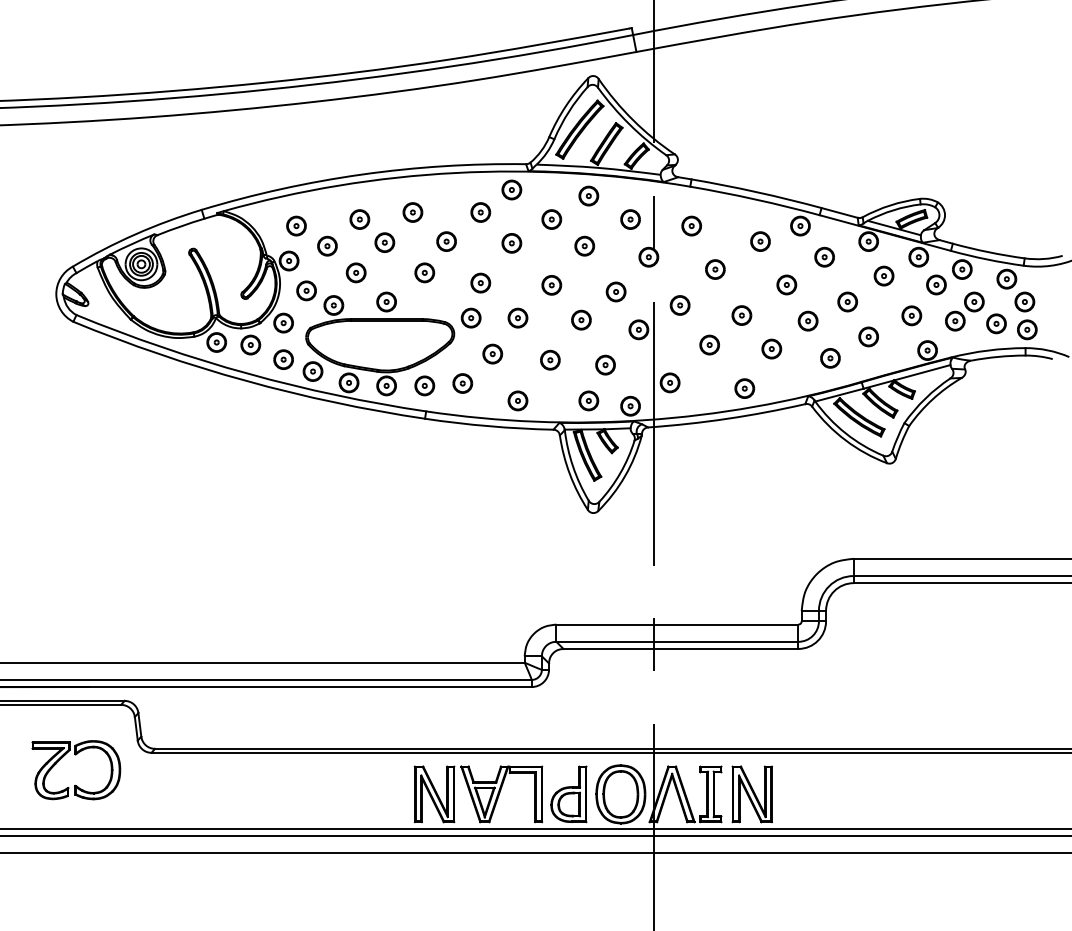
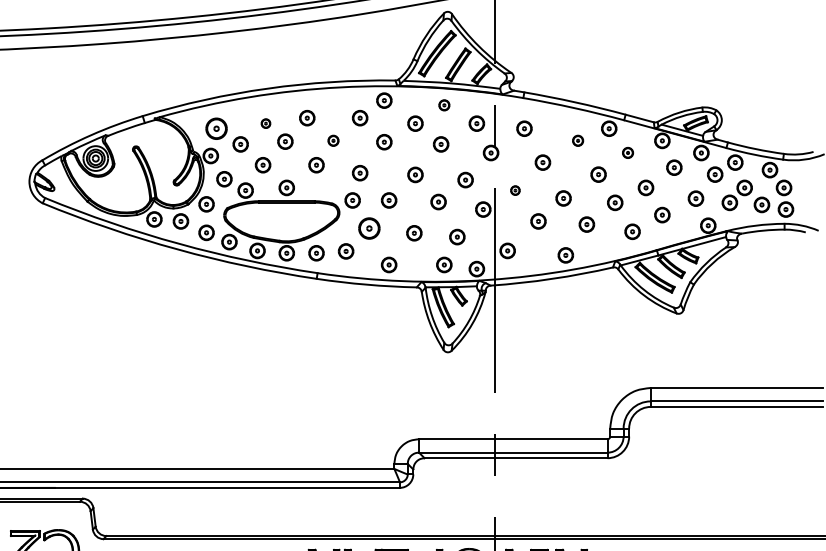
part: (588, 195) -> (444, 104), size x0.7
part: (359, 219) -> (265, 123), size x0.6
part: (296, 225) -> (216, 128), size x1.4
part: (446, 241) -> (333, 140), size x0.7
part: (760, 241) -> (578, 140), size x0.7
part: (824, 256) -> (627, 152), size x0.7
part: (679, 305) -> (514, 190), size x0.6
part: (492, 353) -> (369, 228), size x1.4

